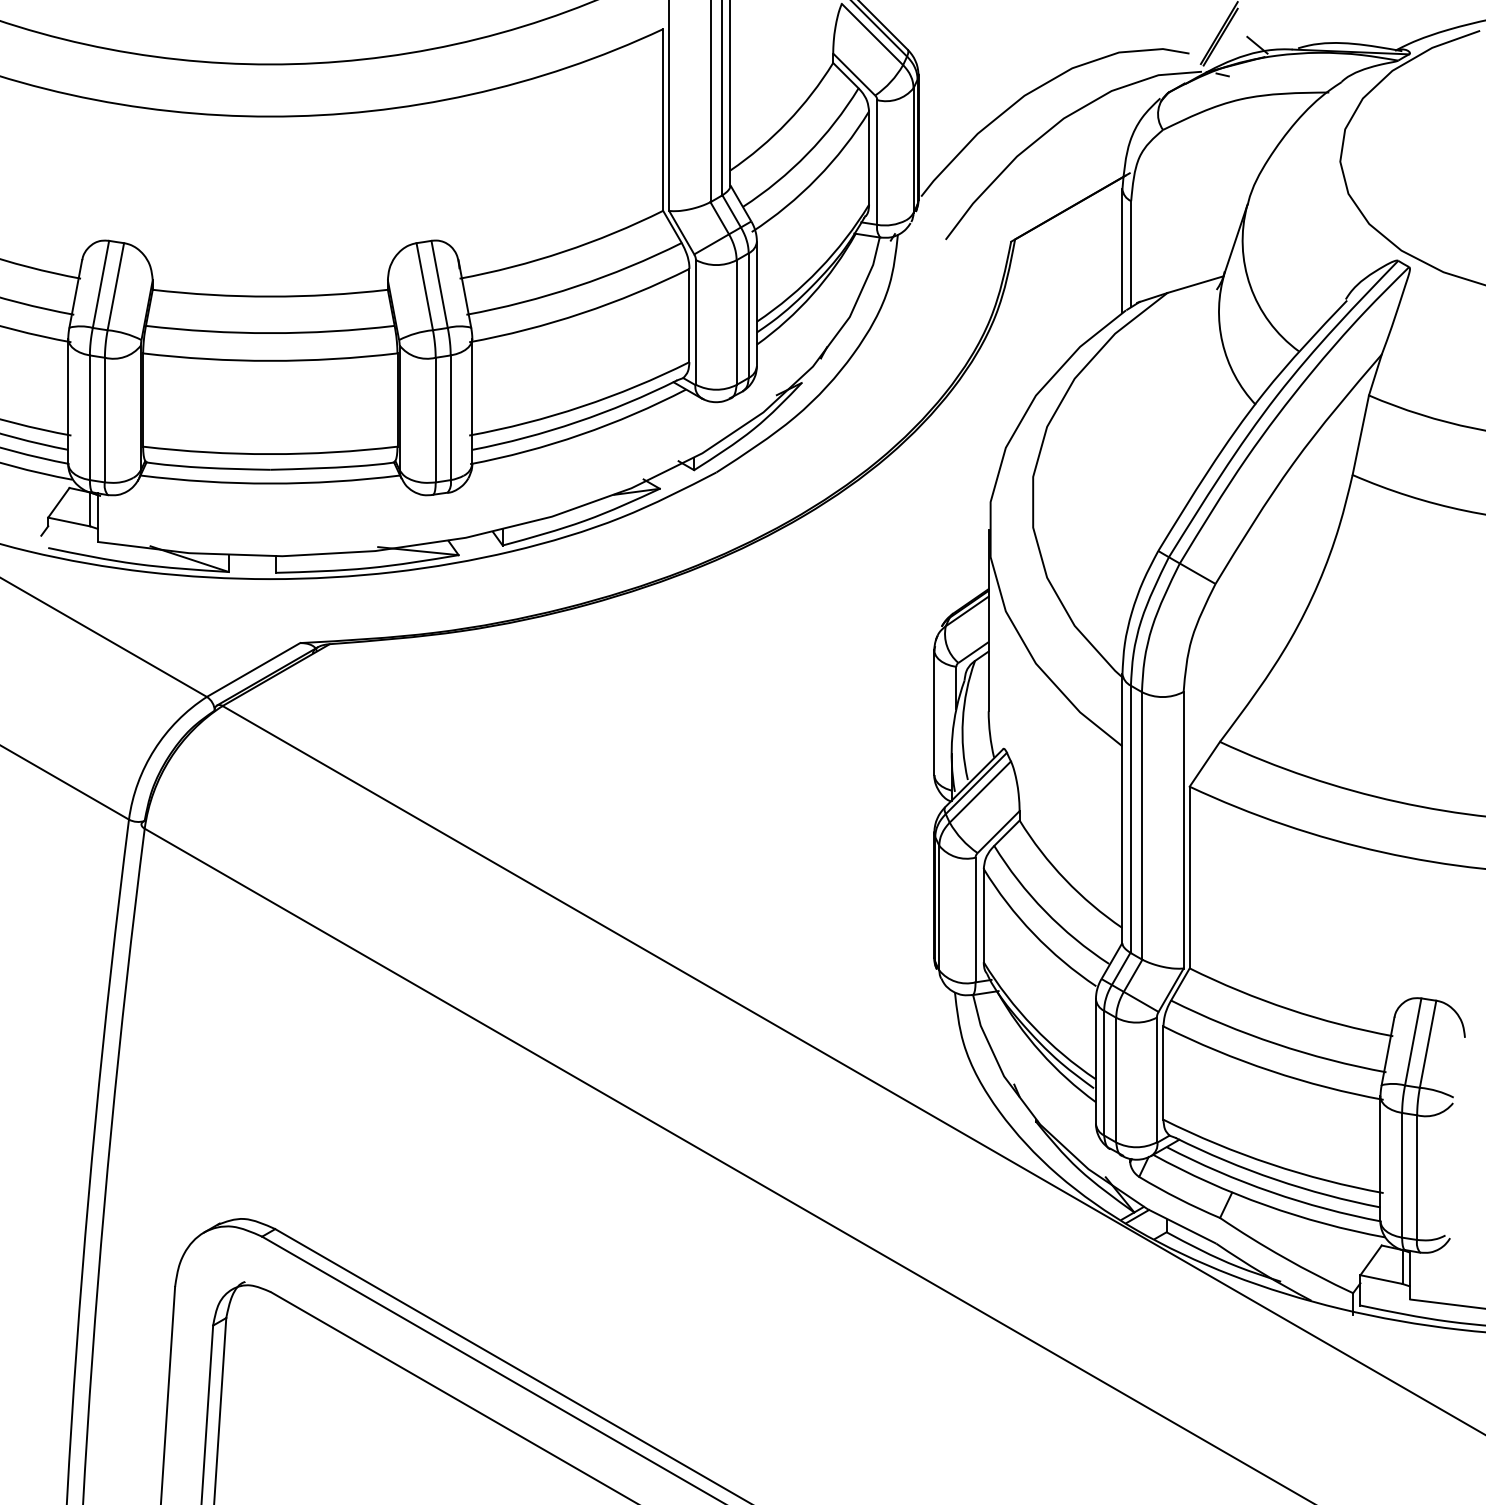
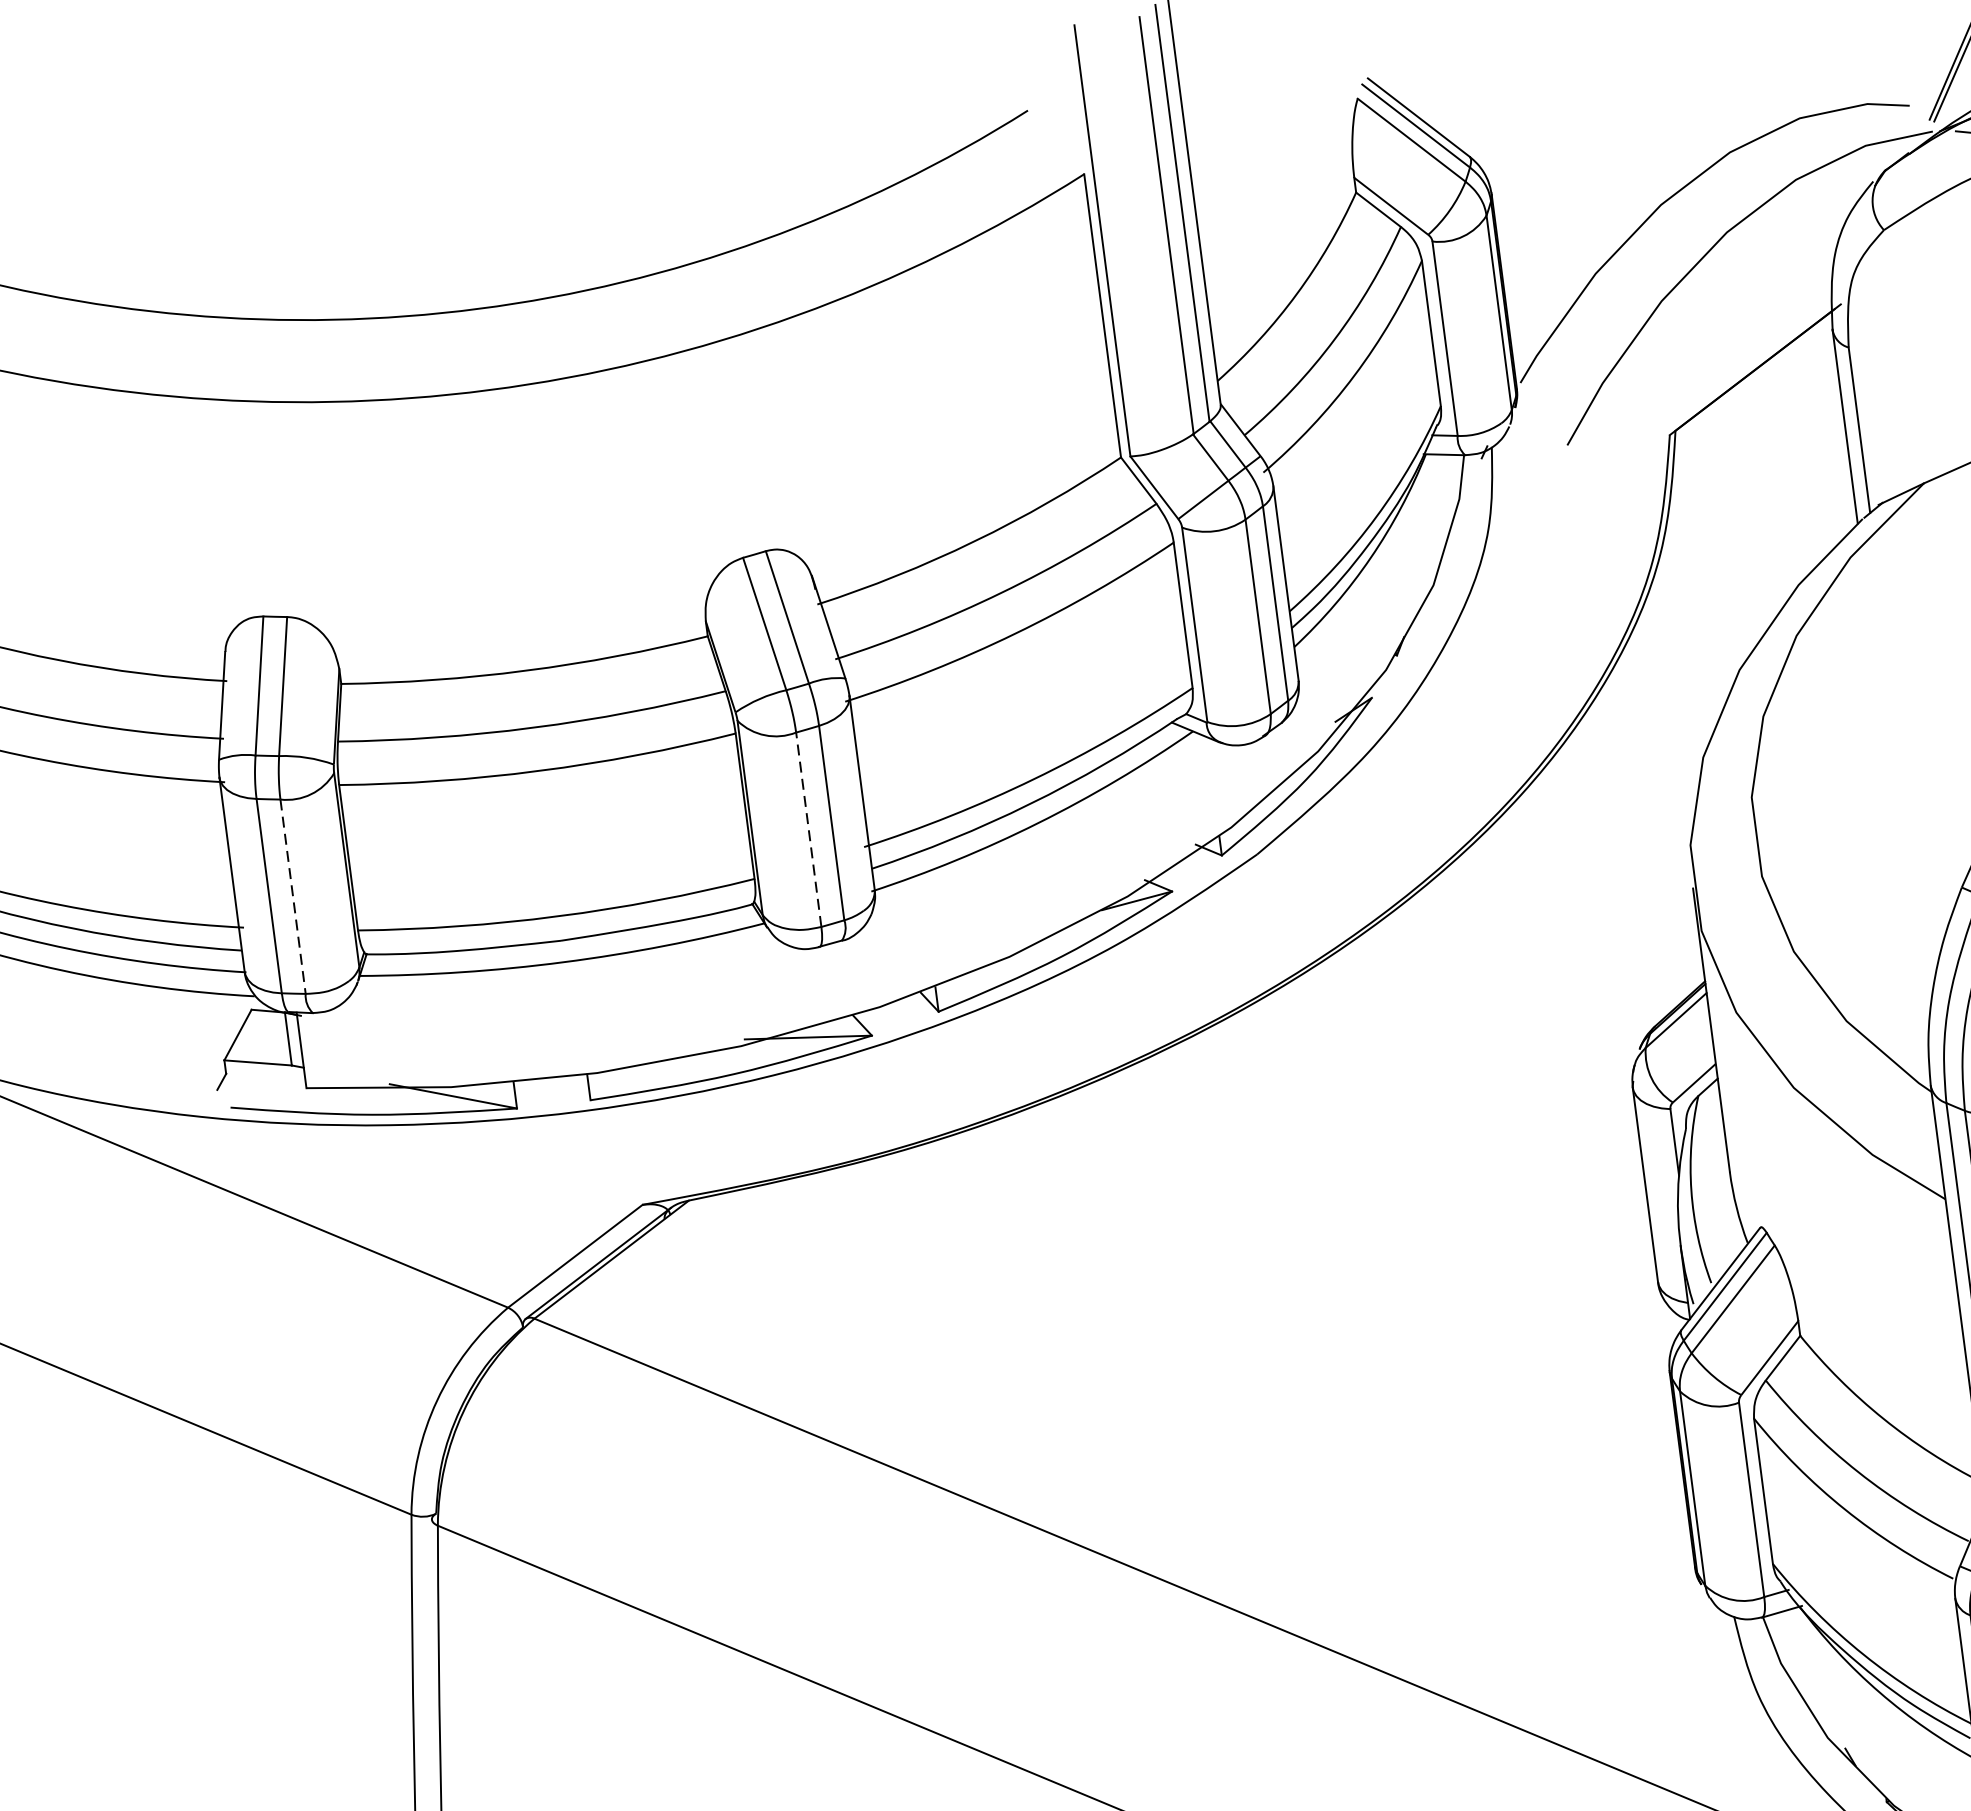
line: (435, 419) -> (808, 828), solid -> dashed
line: (104, 420) -> (292, 897), solid -> dashed

